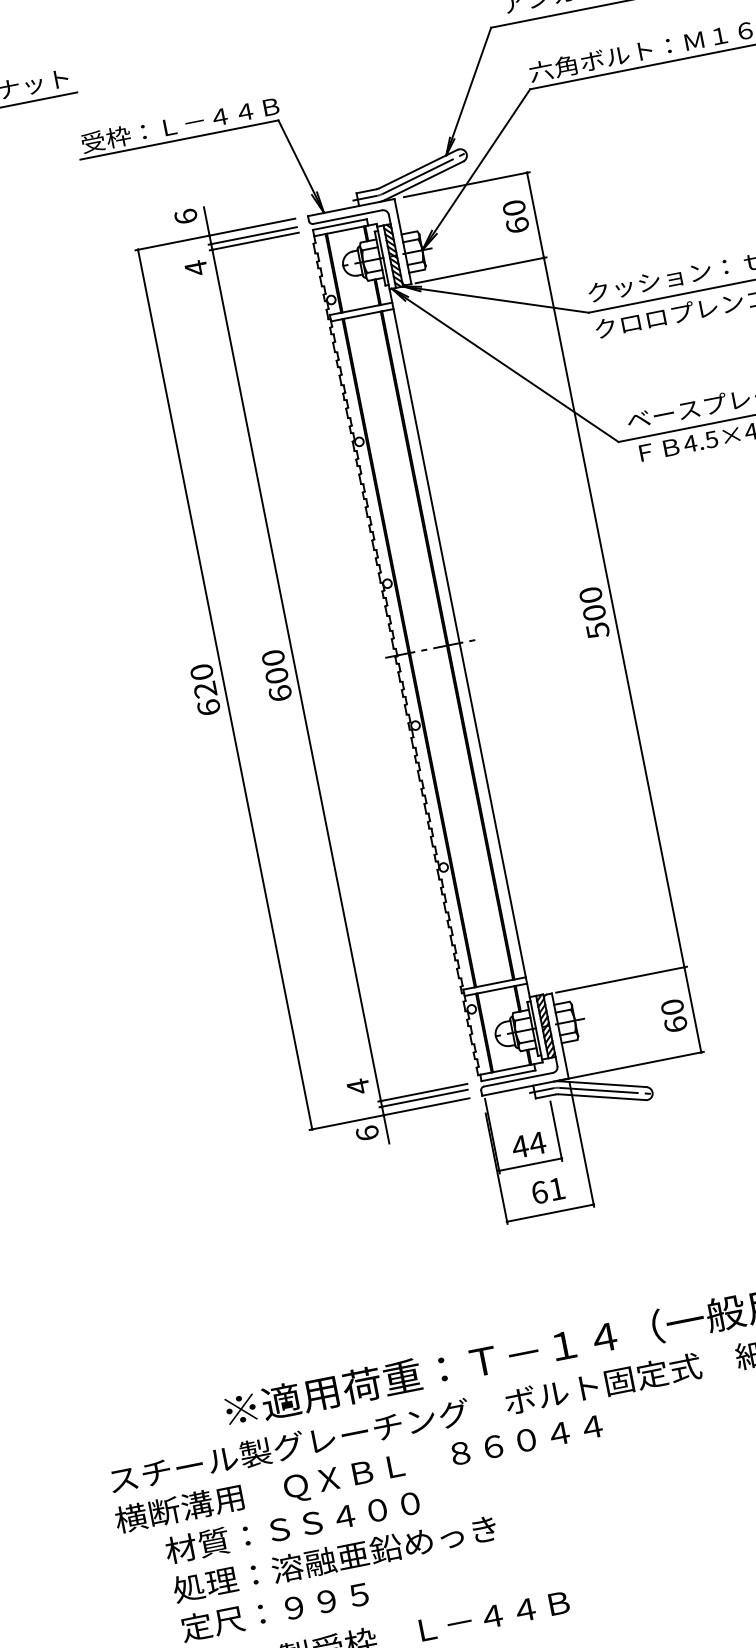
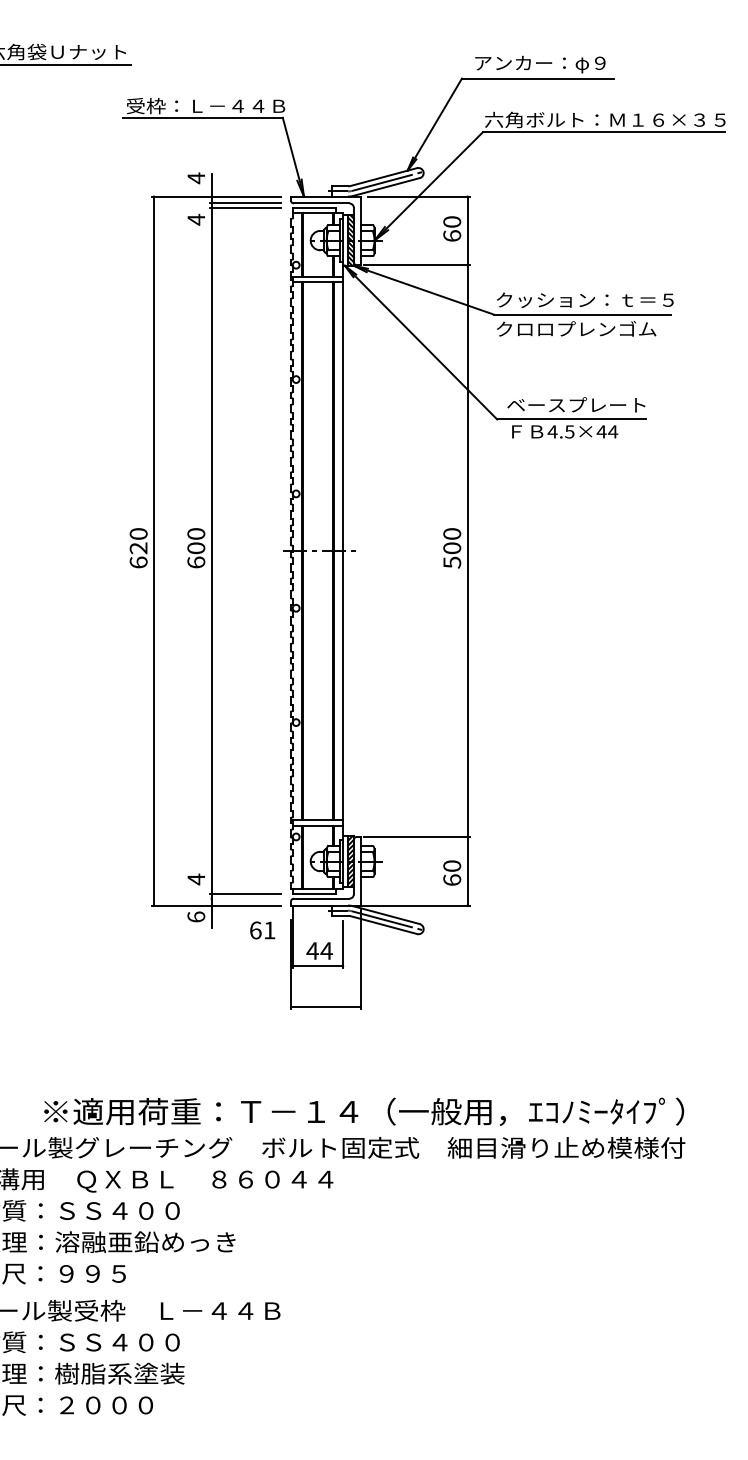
text: (186, 216) -> (196, 178), 6 -> 4
line: (422, 1098) -> (244, 898), removed
text: (548, 1190) -> (262, 930), moved

